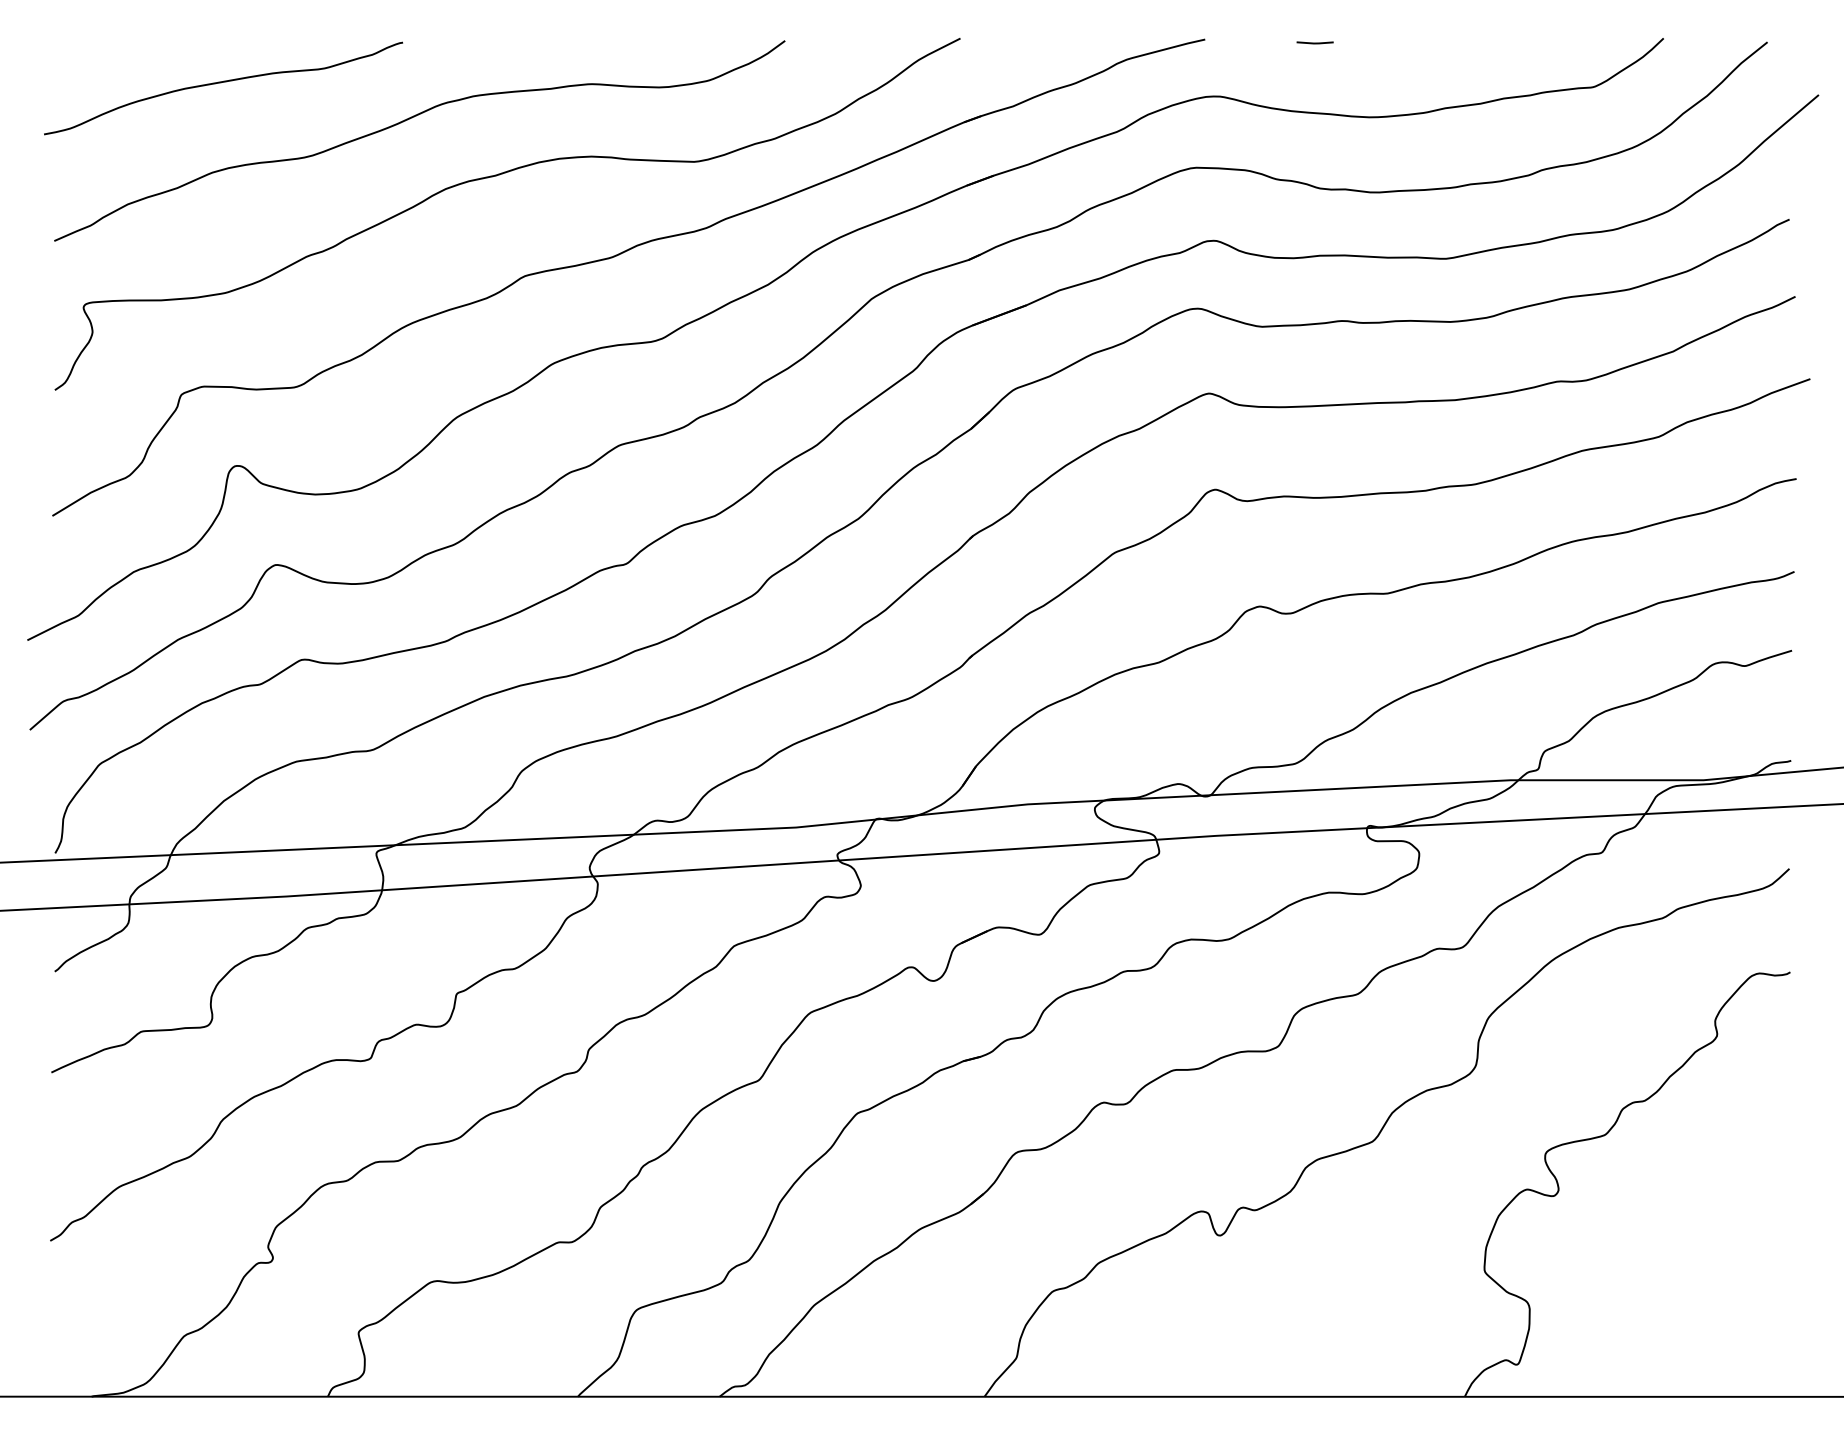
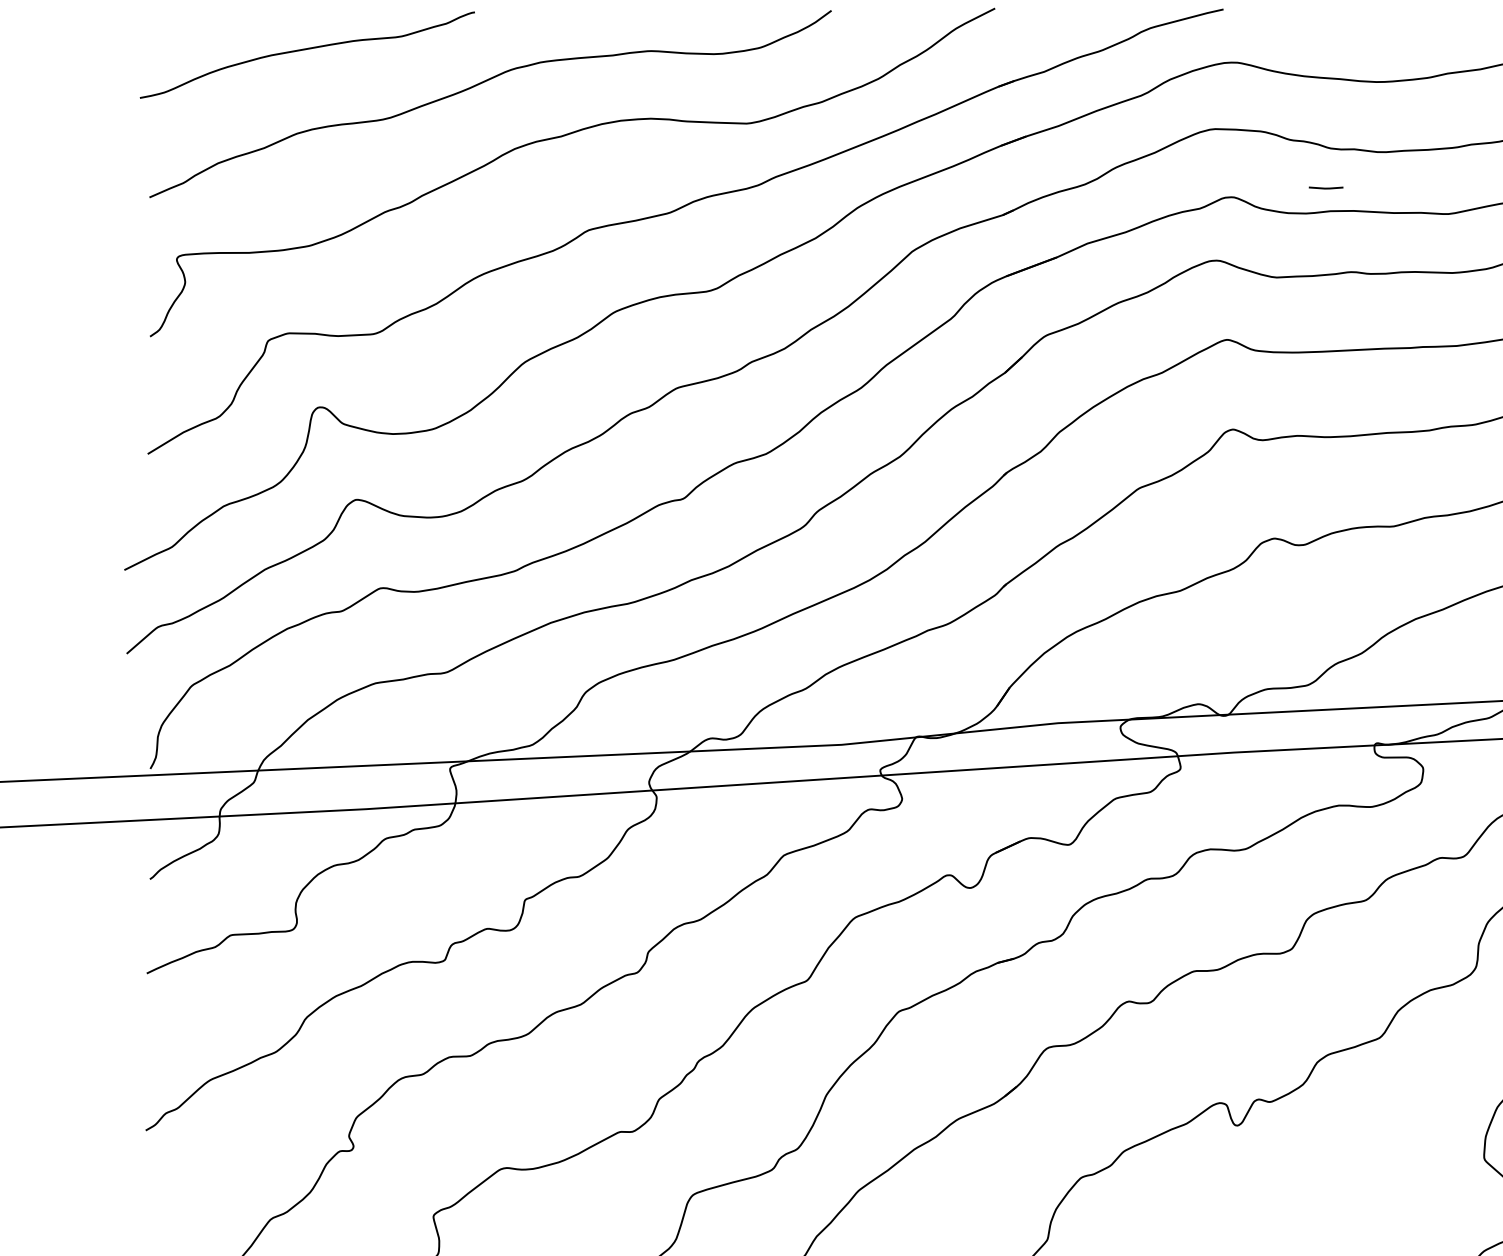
line: (1314, 42) -> (1325, 187), moved

